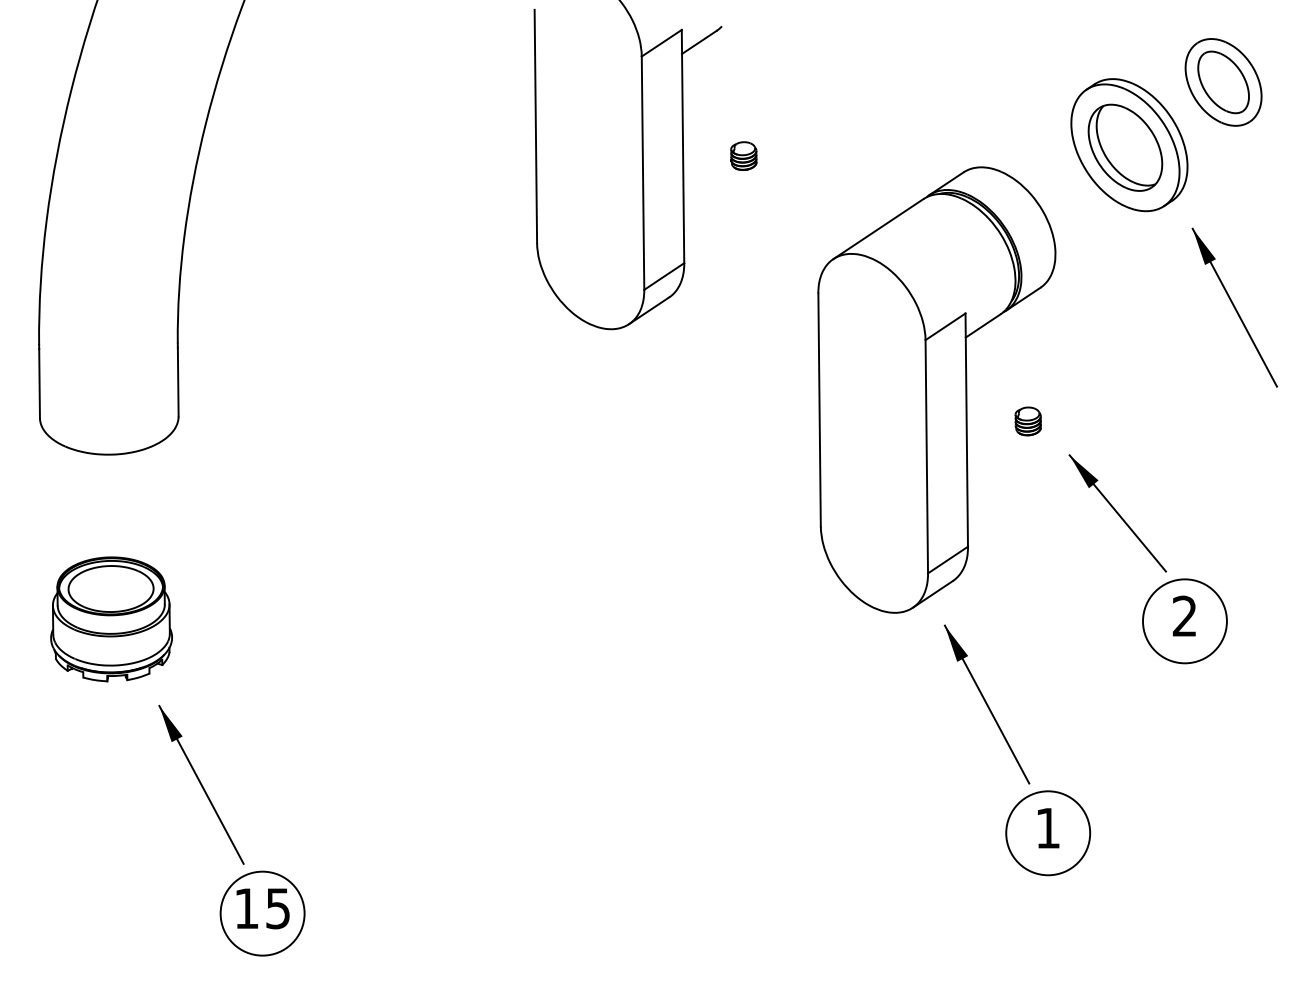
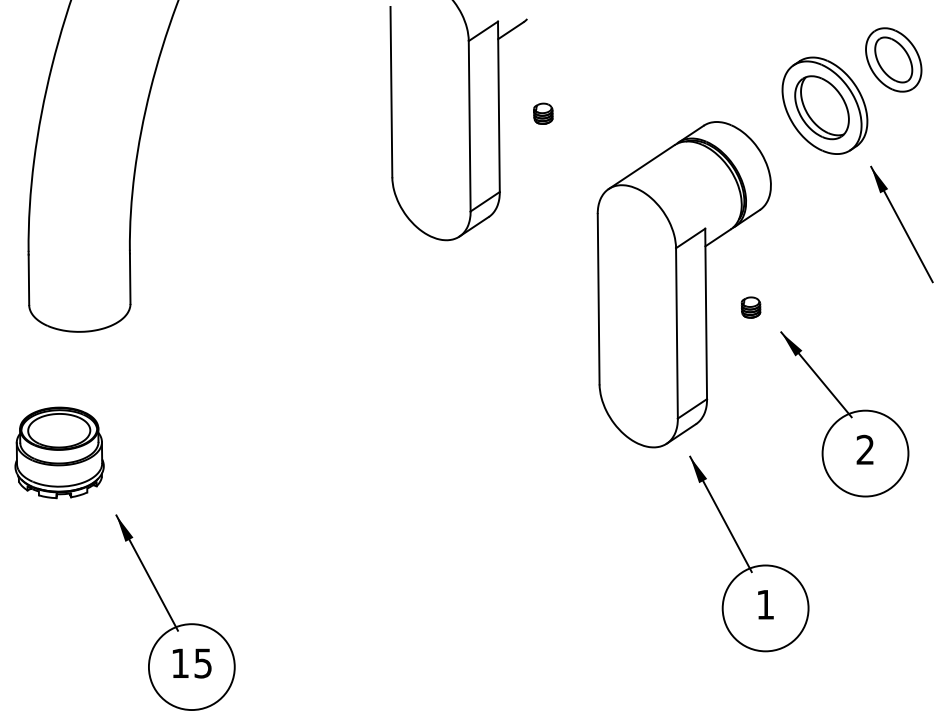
part: (111, 619) -> (59, 452), moved
circle: (1184, 621) -> (865, 453), size x1.4
circle: (1048, 833) -> (765, 608), size x1.4
circle: (262, 913) -> (191, 666), size x1.4

